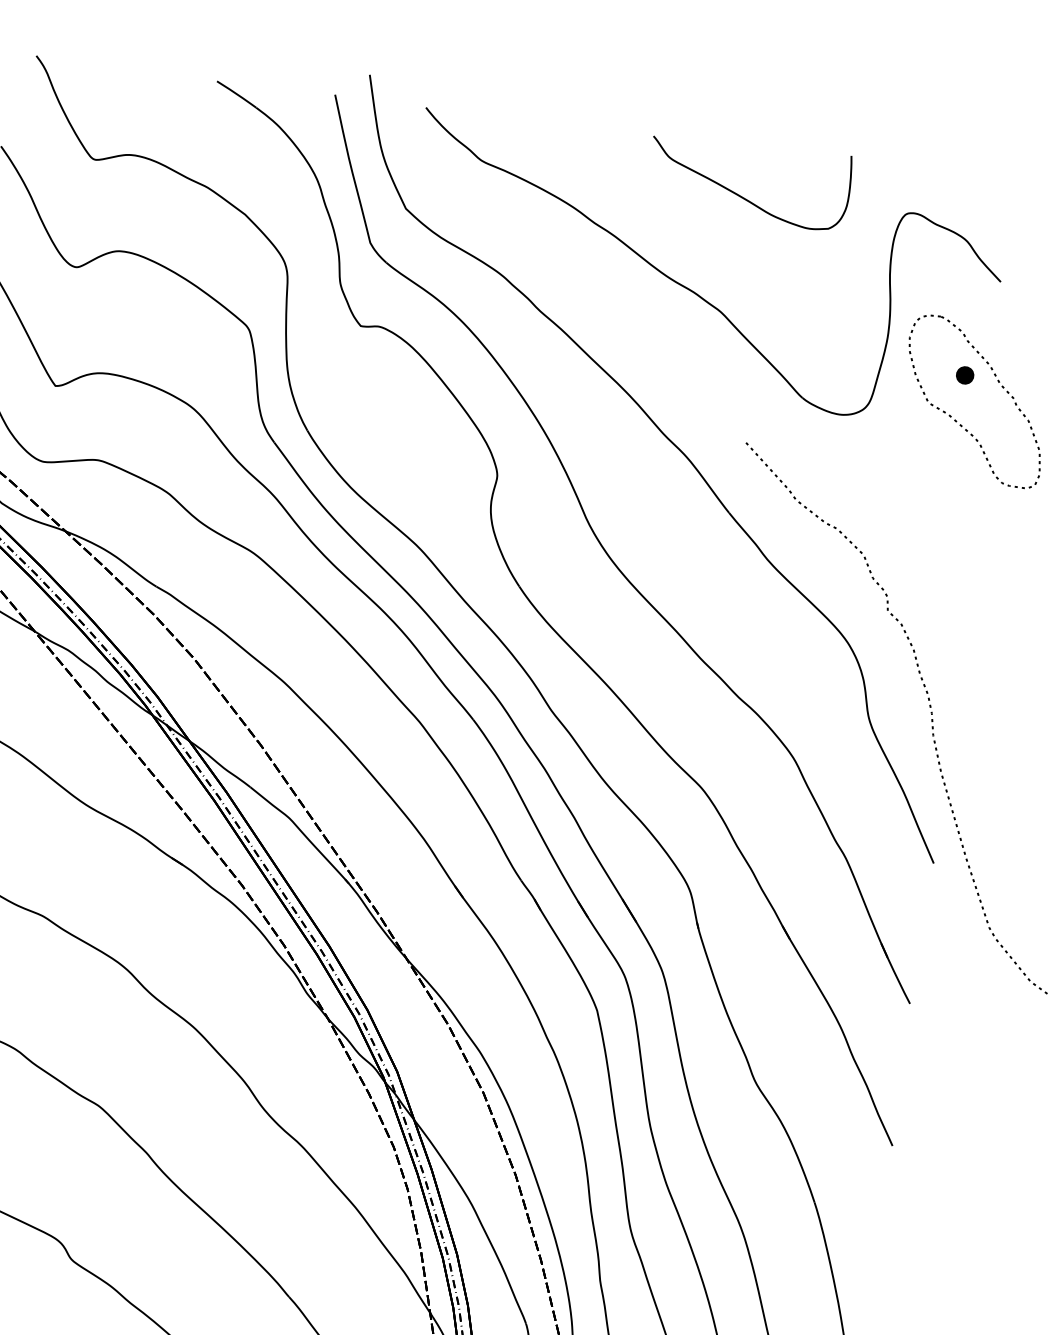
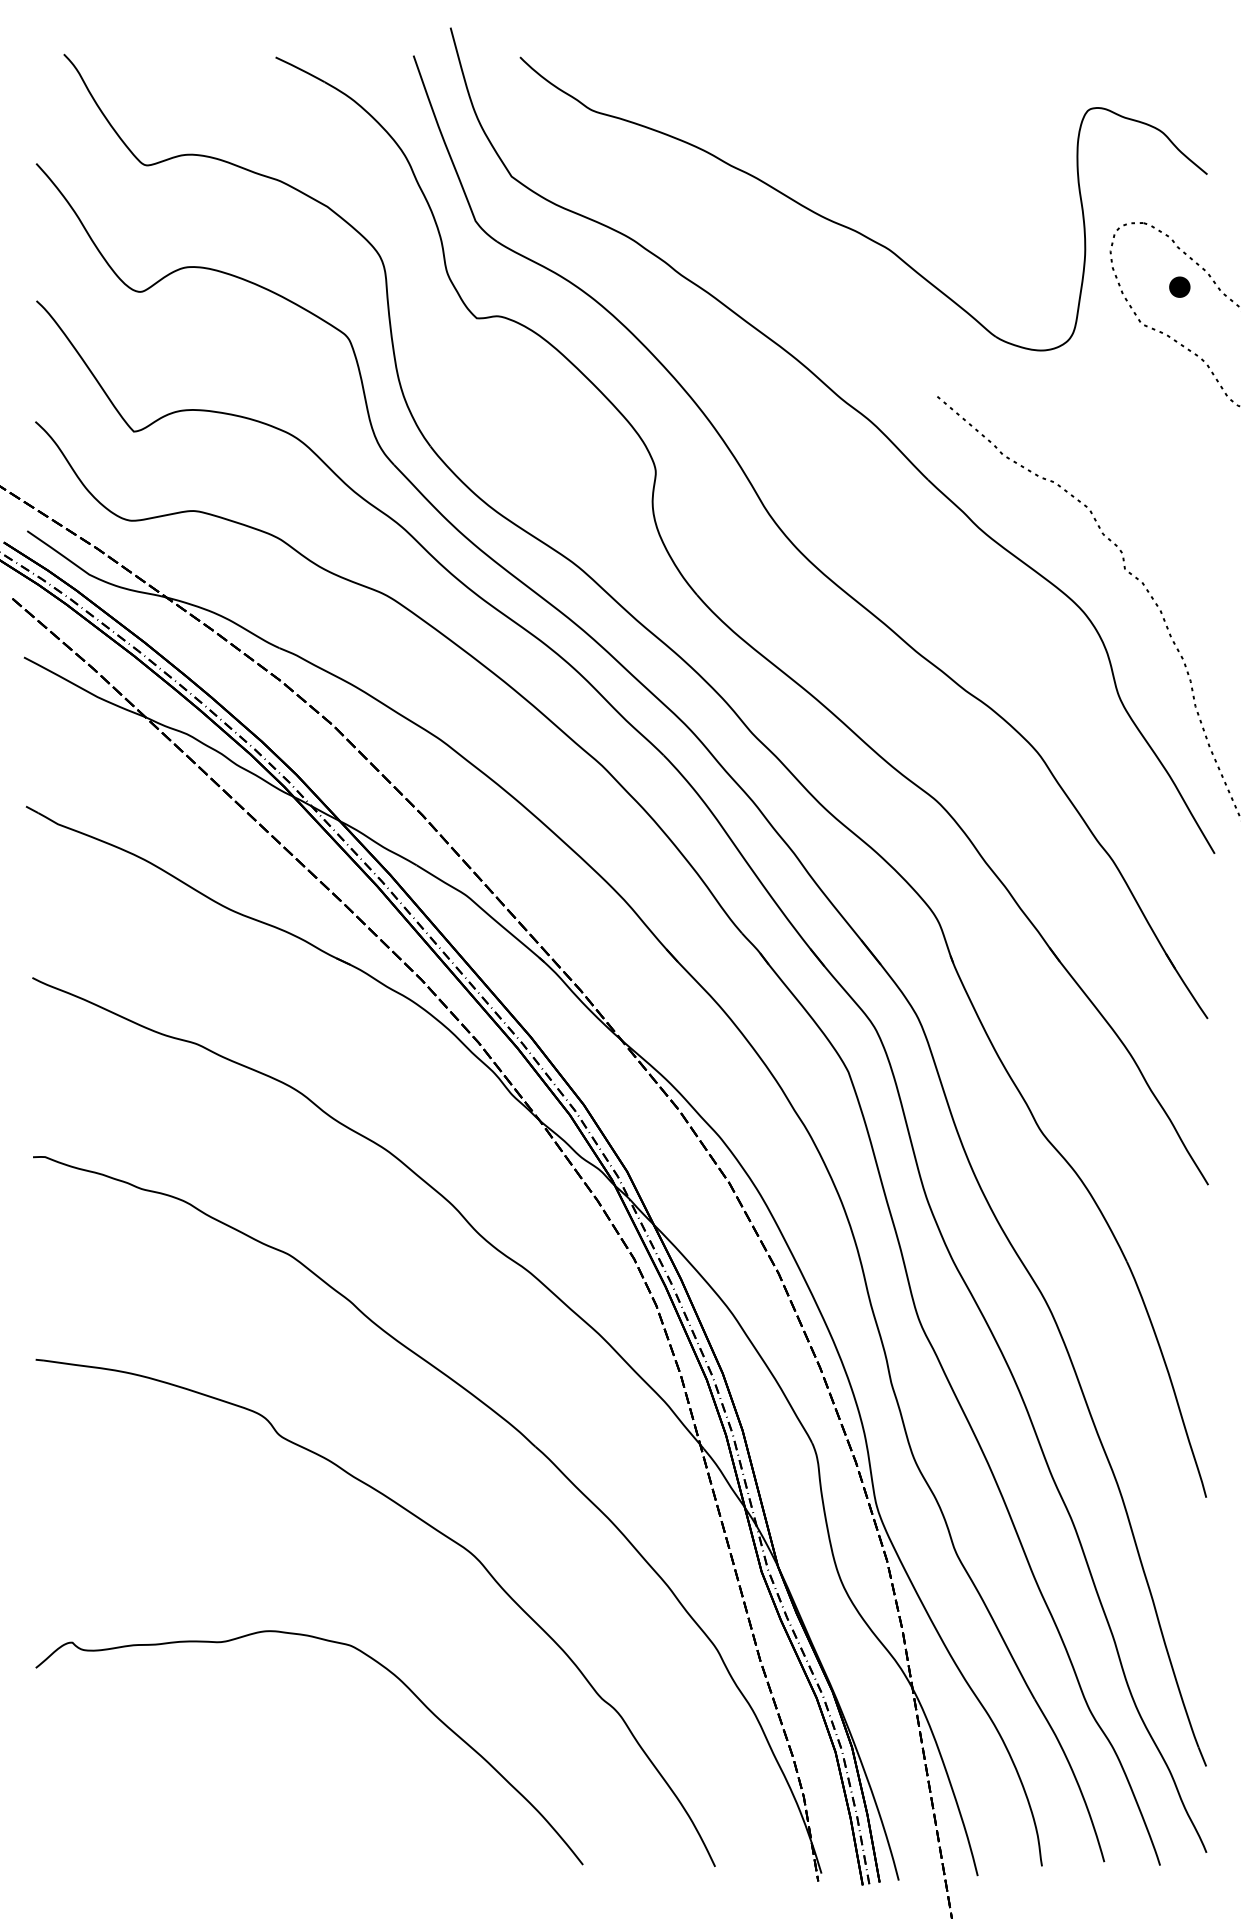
curve: (742, 196) -> (897, 113), removed

